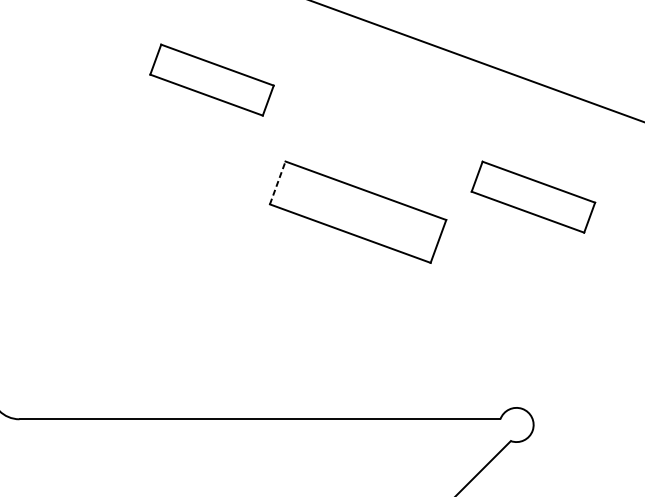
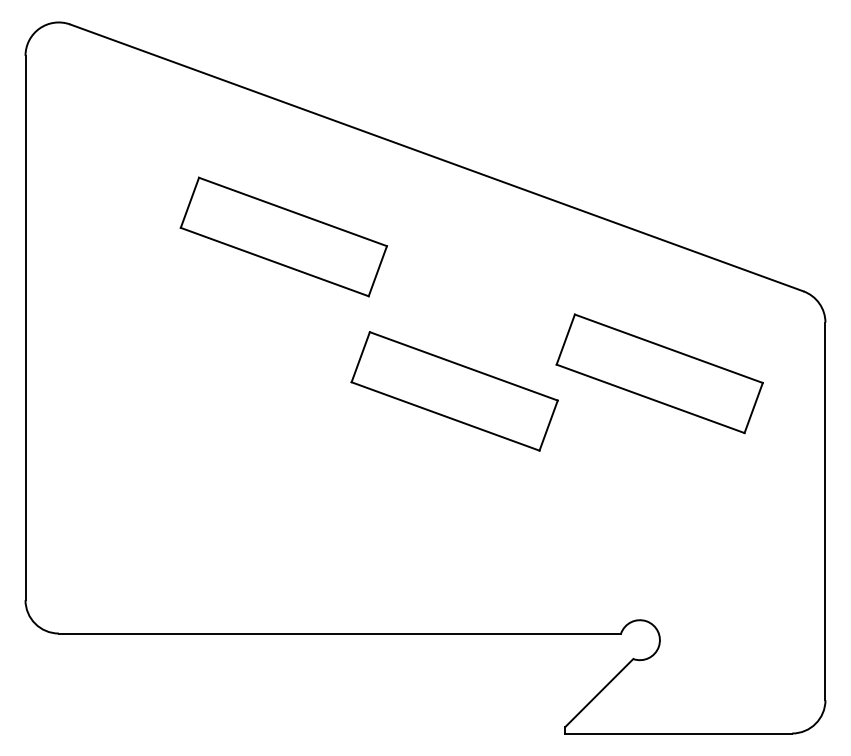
part: (211, 79) -> (283, 236), size x1.43
line: (277, 183) -> (360, 357), dashed -> solid
part: (533, 196) -> (659, 373), size x1.43

